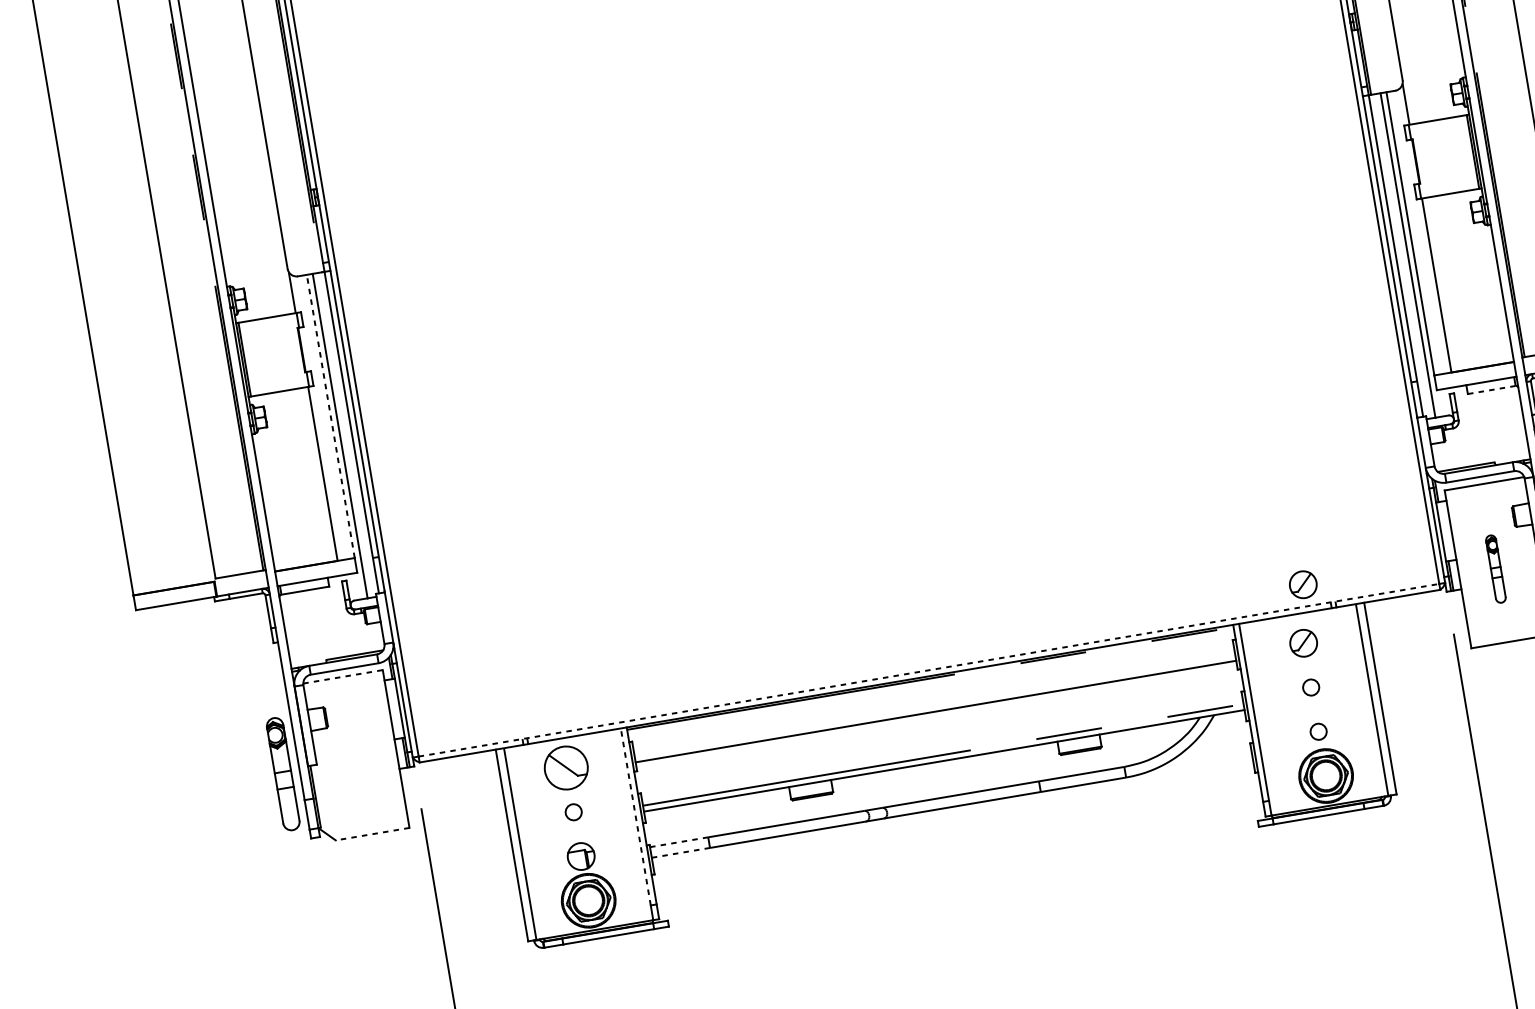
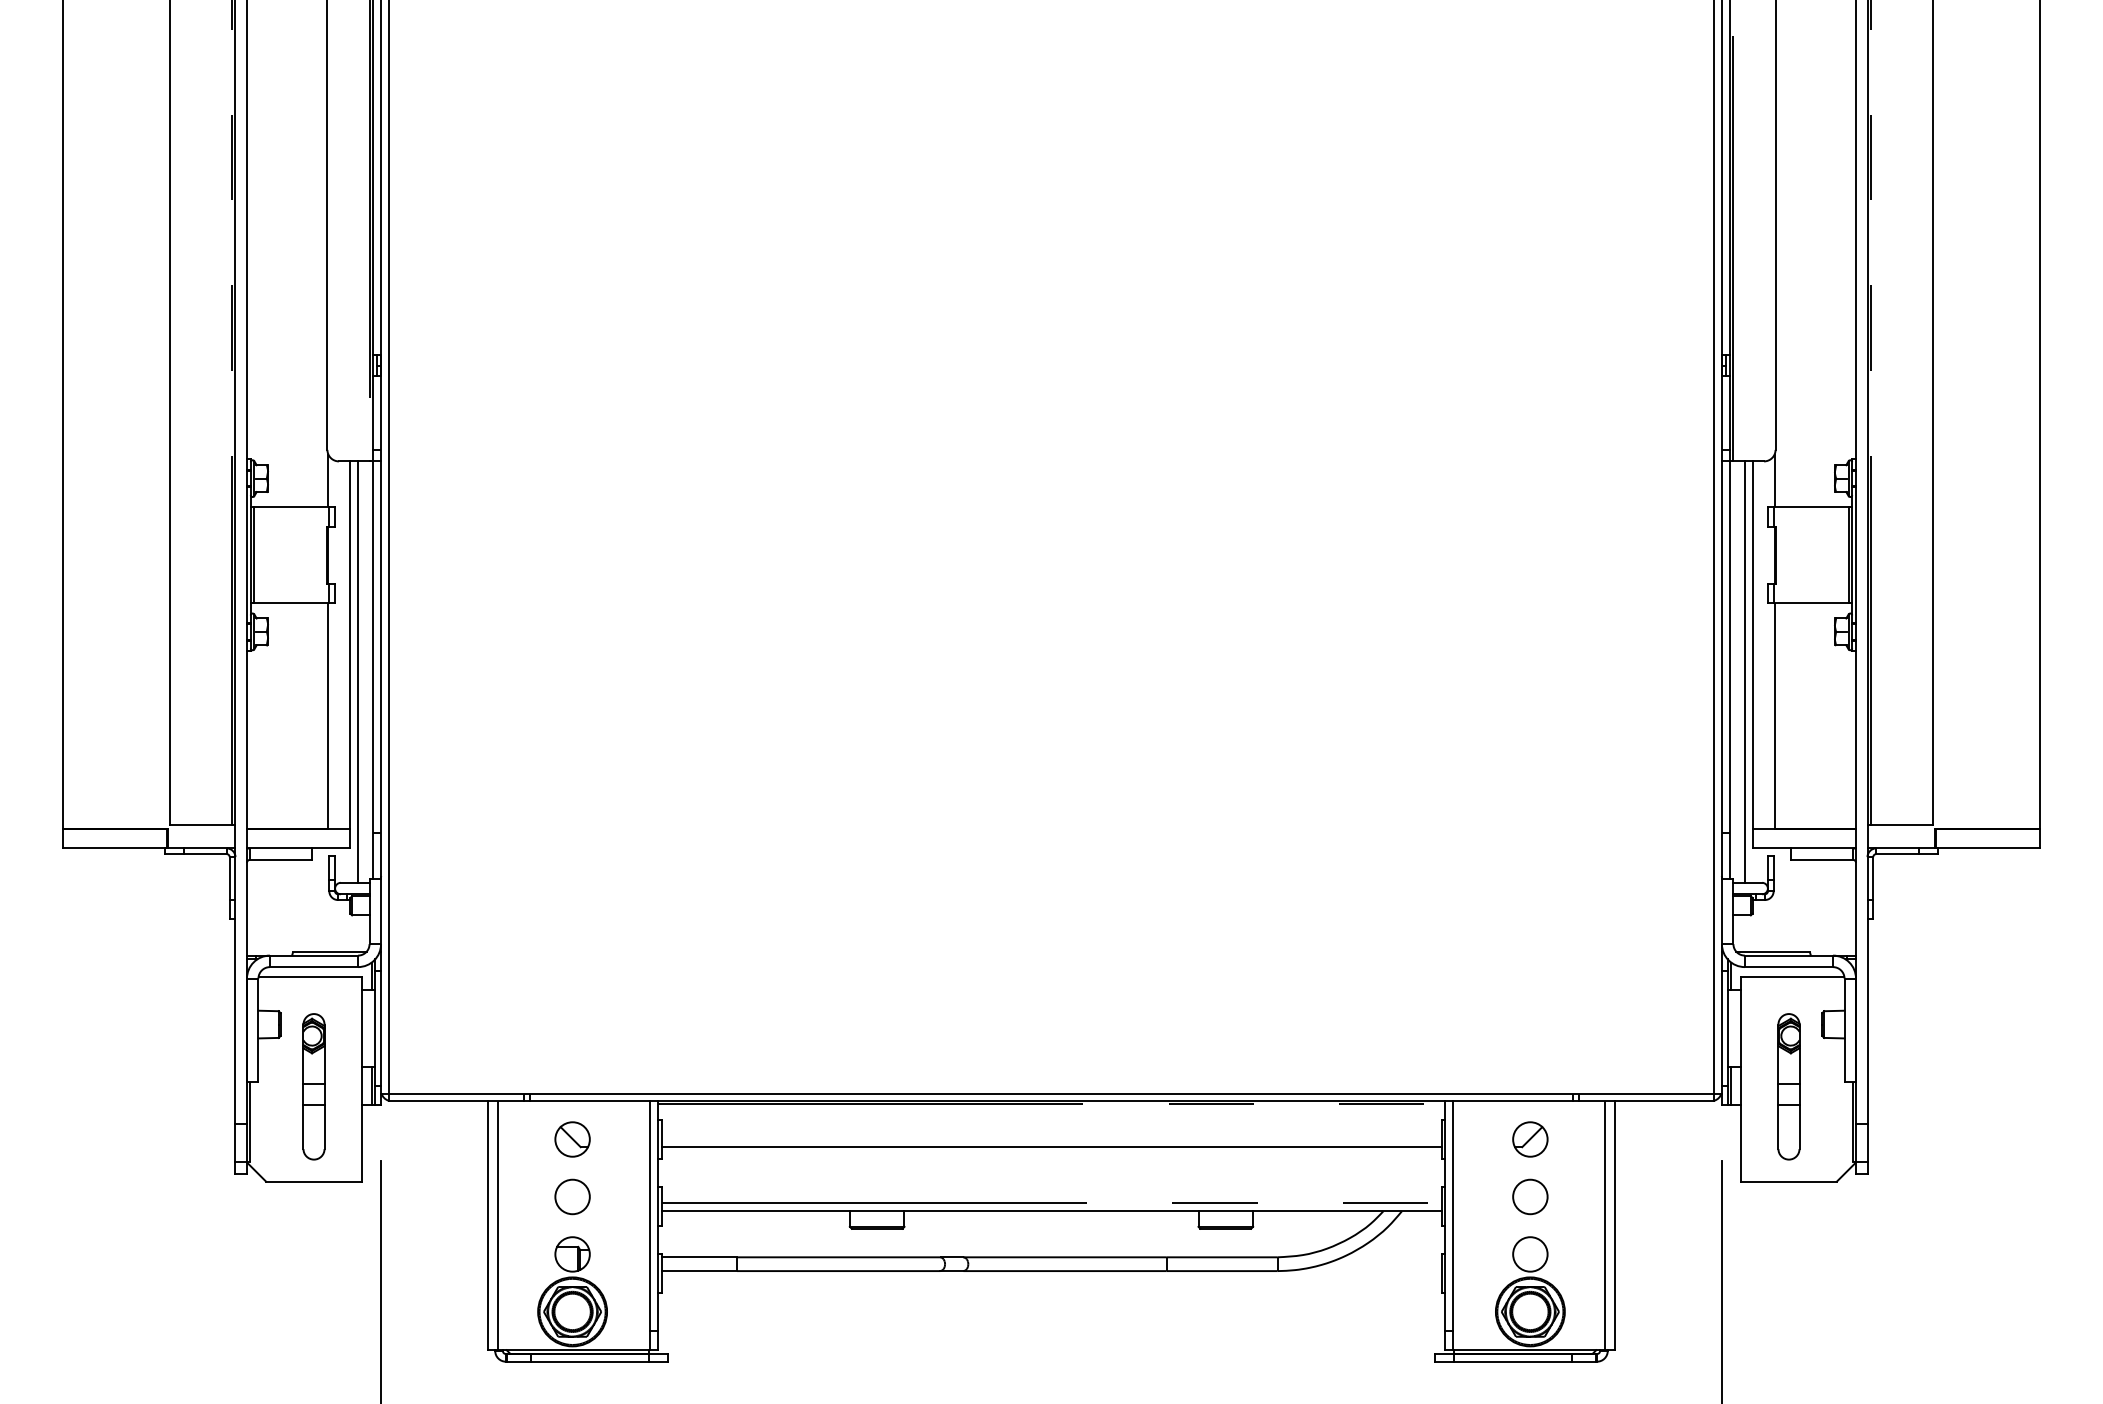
line: (1491, 389) -> (1821, 859), dashed -> solid
line: (330, 416) -> (350, 645), dashed -> solid
part: (1495, 568) -> (1788, 1086), size x1.67
part: (1303, 584) -> (1542, 1065), removed
line: (928, 670) -> (1051, 1093), dashed -> solid
line: (343, 676) -> (310, 976), dashed -> solid
circle: (1311, 687) -> (1530, 1196), size x1.67
circle: (1318, 731) -> (1530, 1254), size x1.67
part: (566, 768) -> (572, 1139), size x0.62
part: (282, 773) -> (313, 1086), moved
circle: (573, 811) -> (572, 1196), size x1.67
line: (636, 817) -> (650, 1216), dashed -> solid
line: (372, 833) -> (314, 1181), dashed -> solid
line: (679, 842) -> (699, 1257), dashed -> solid
line: (681, 853) -> (699, 1271), dashed -> solid

